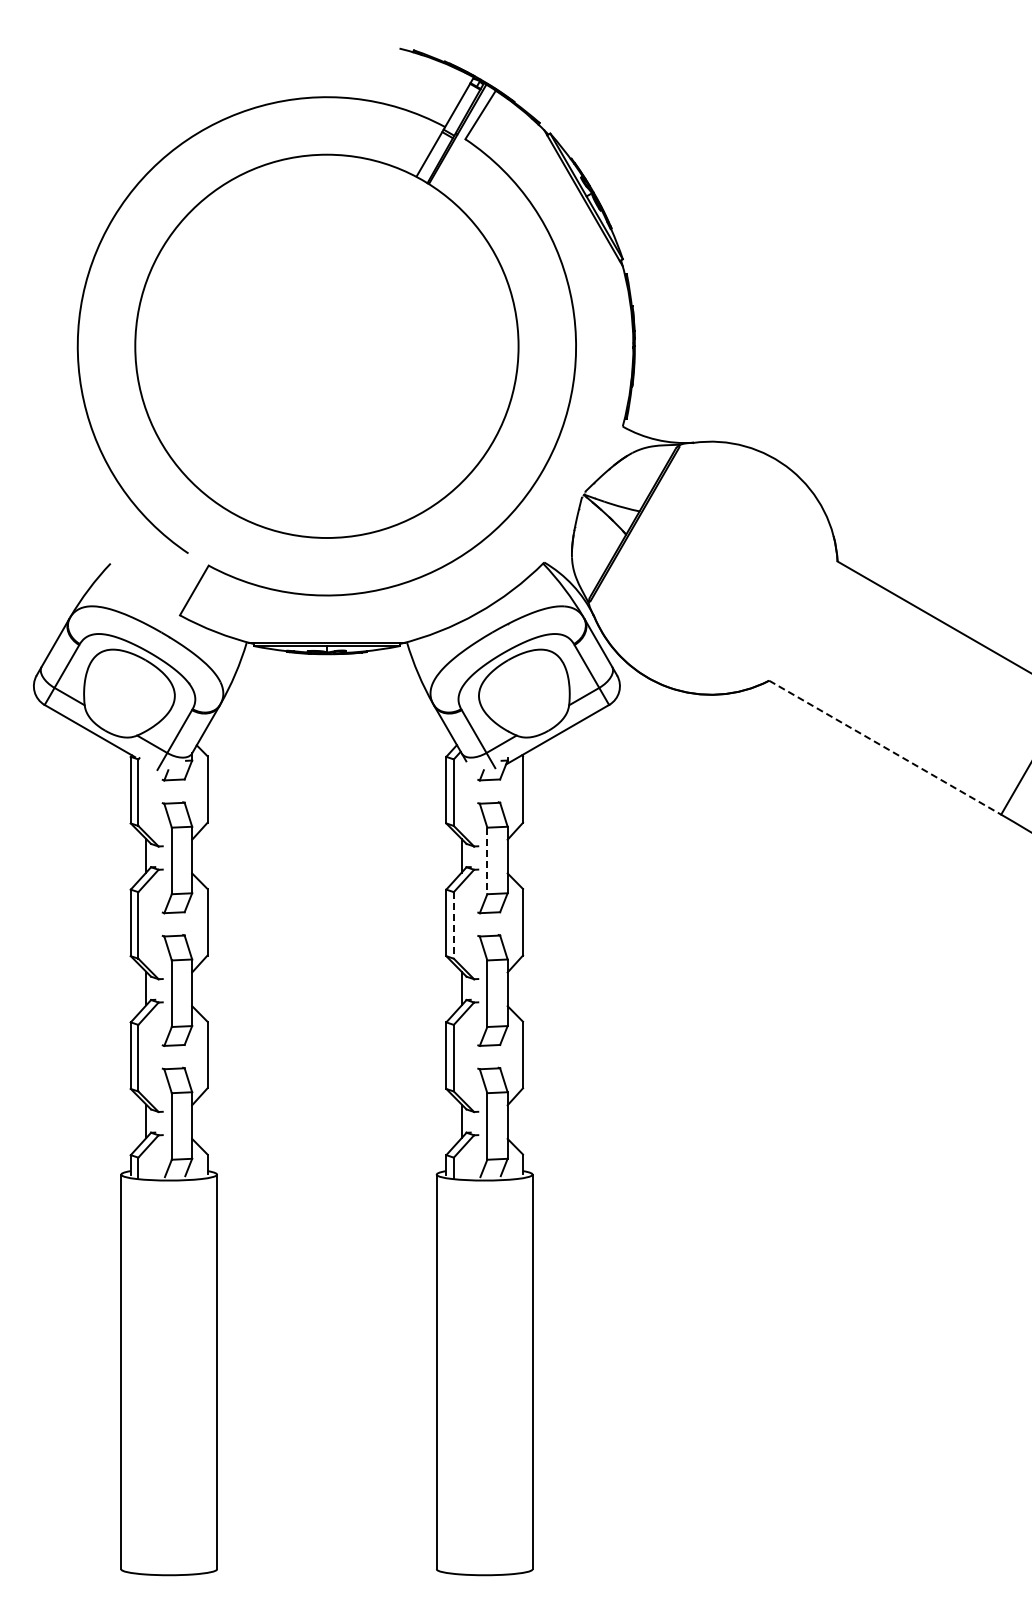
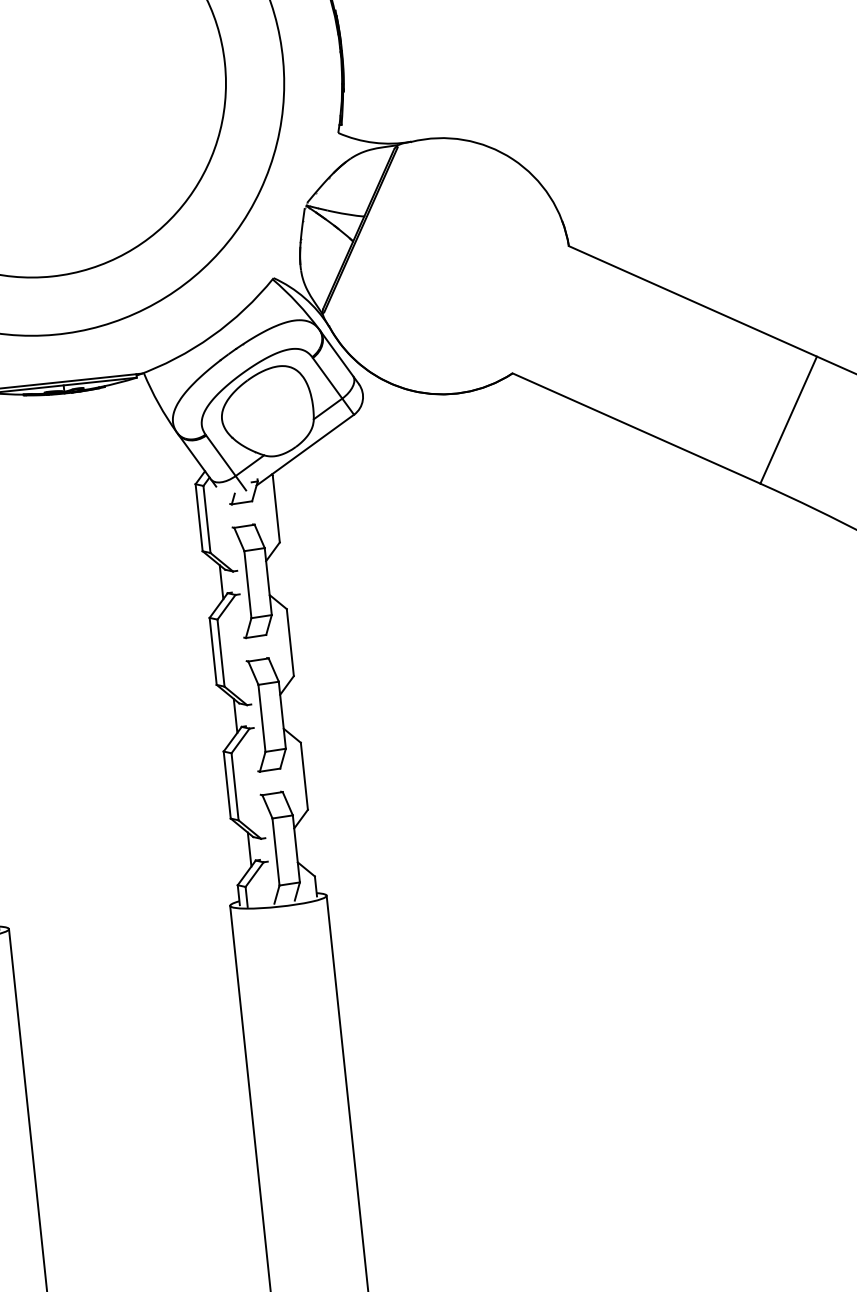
line: (885, 747) -> (636, 428), dashed -> solid
line: (487, 861) -> (248, 585), dashed -> solid
line: (453, 925) -> (220, 653), dashed -> solid

